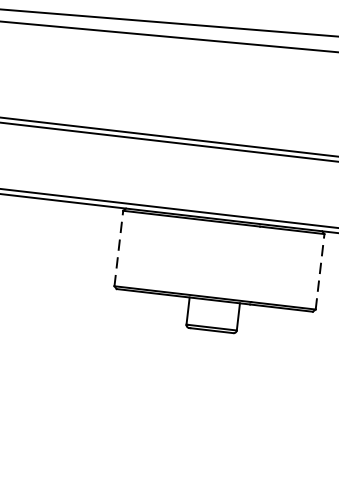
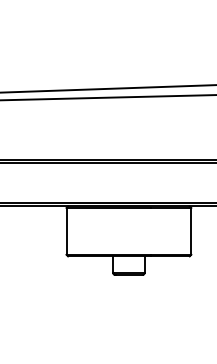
line: (118, 247) -> (66, 230), dashed -> solid
line: (320, 270) -> (191, 230), dashed -> solid

